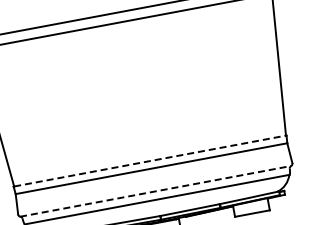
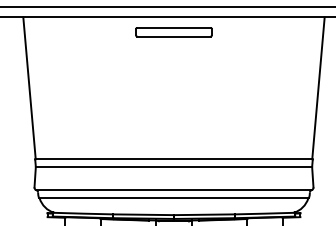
part: (126, 36) -> (173, 32), added
line: (150, 161) -> (174, 159), dashed -> solid
line: (156, 191) -> (174, 190), dashed -> solid

